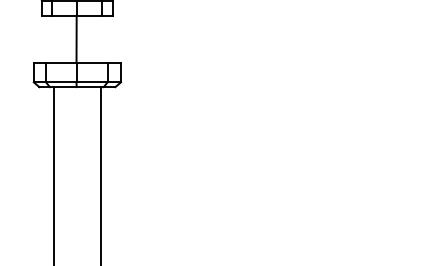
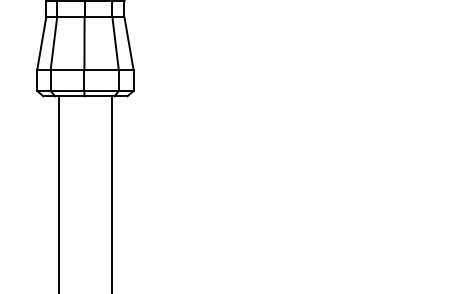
line: (37, 39) -> (41, 43), added
line: (48, 39) -> (53, 43), added
line: (104, 39) -> (115, 43), added
line: (116, 39) -> (128, 43), added

